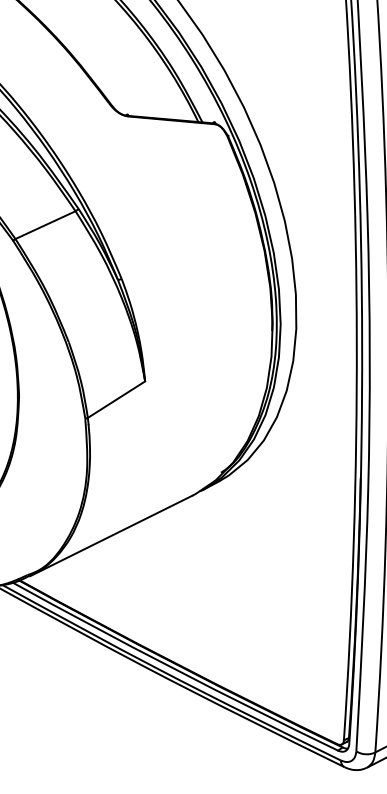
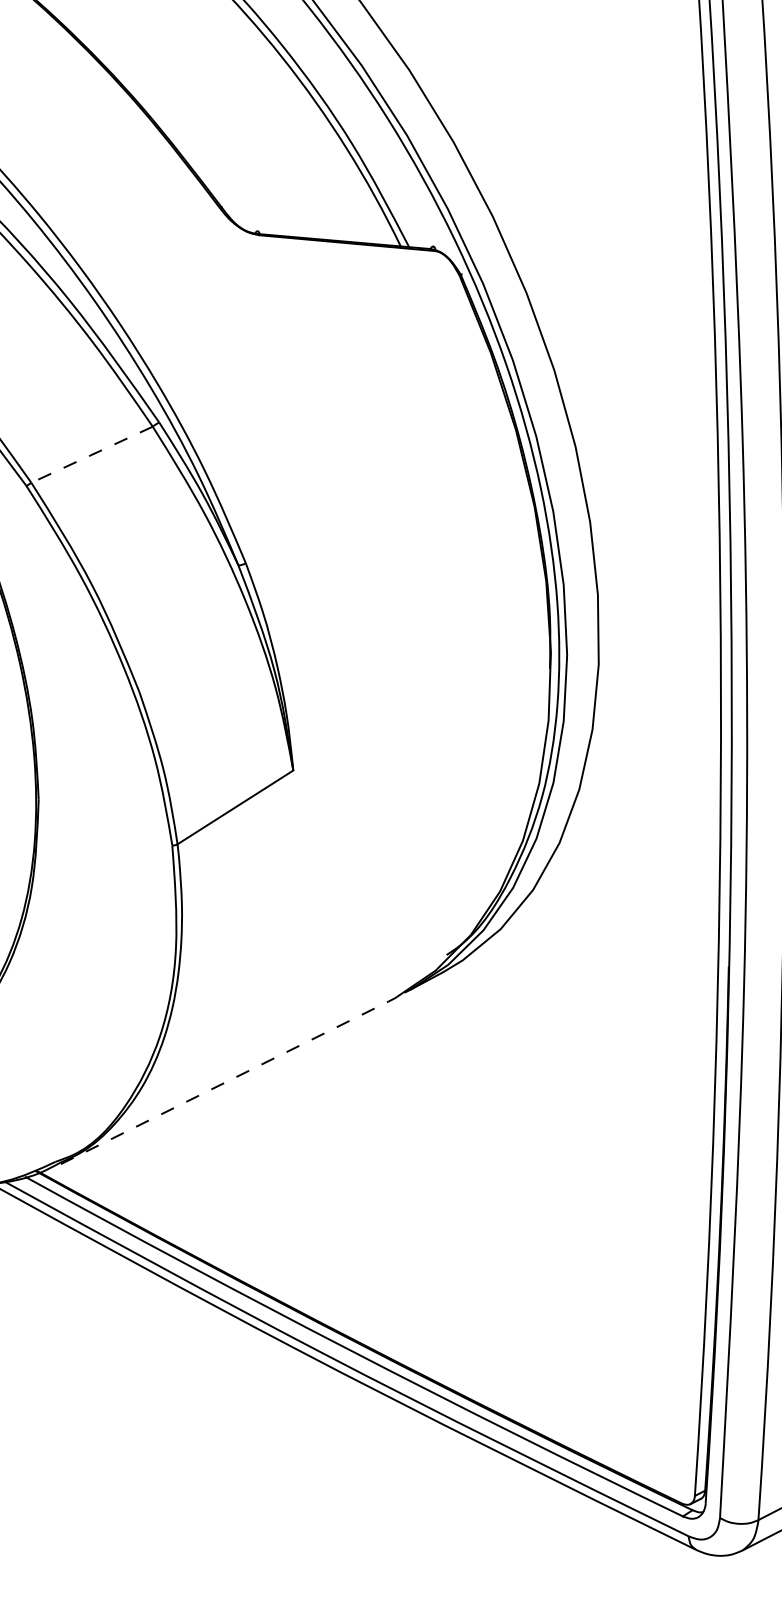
line: (45, 225) -> (91, 455), solid -> dashed
line: (111, 535) -> (225, 1081), solid -> dashed

